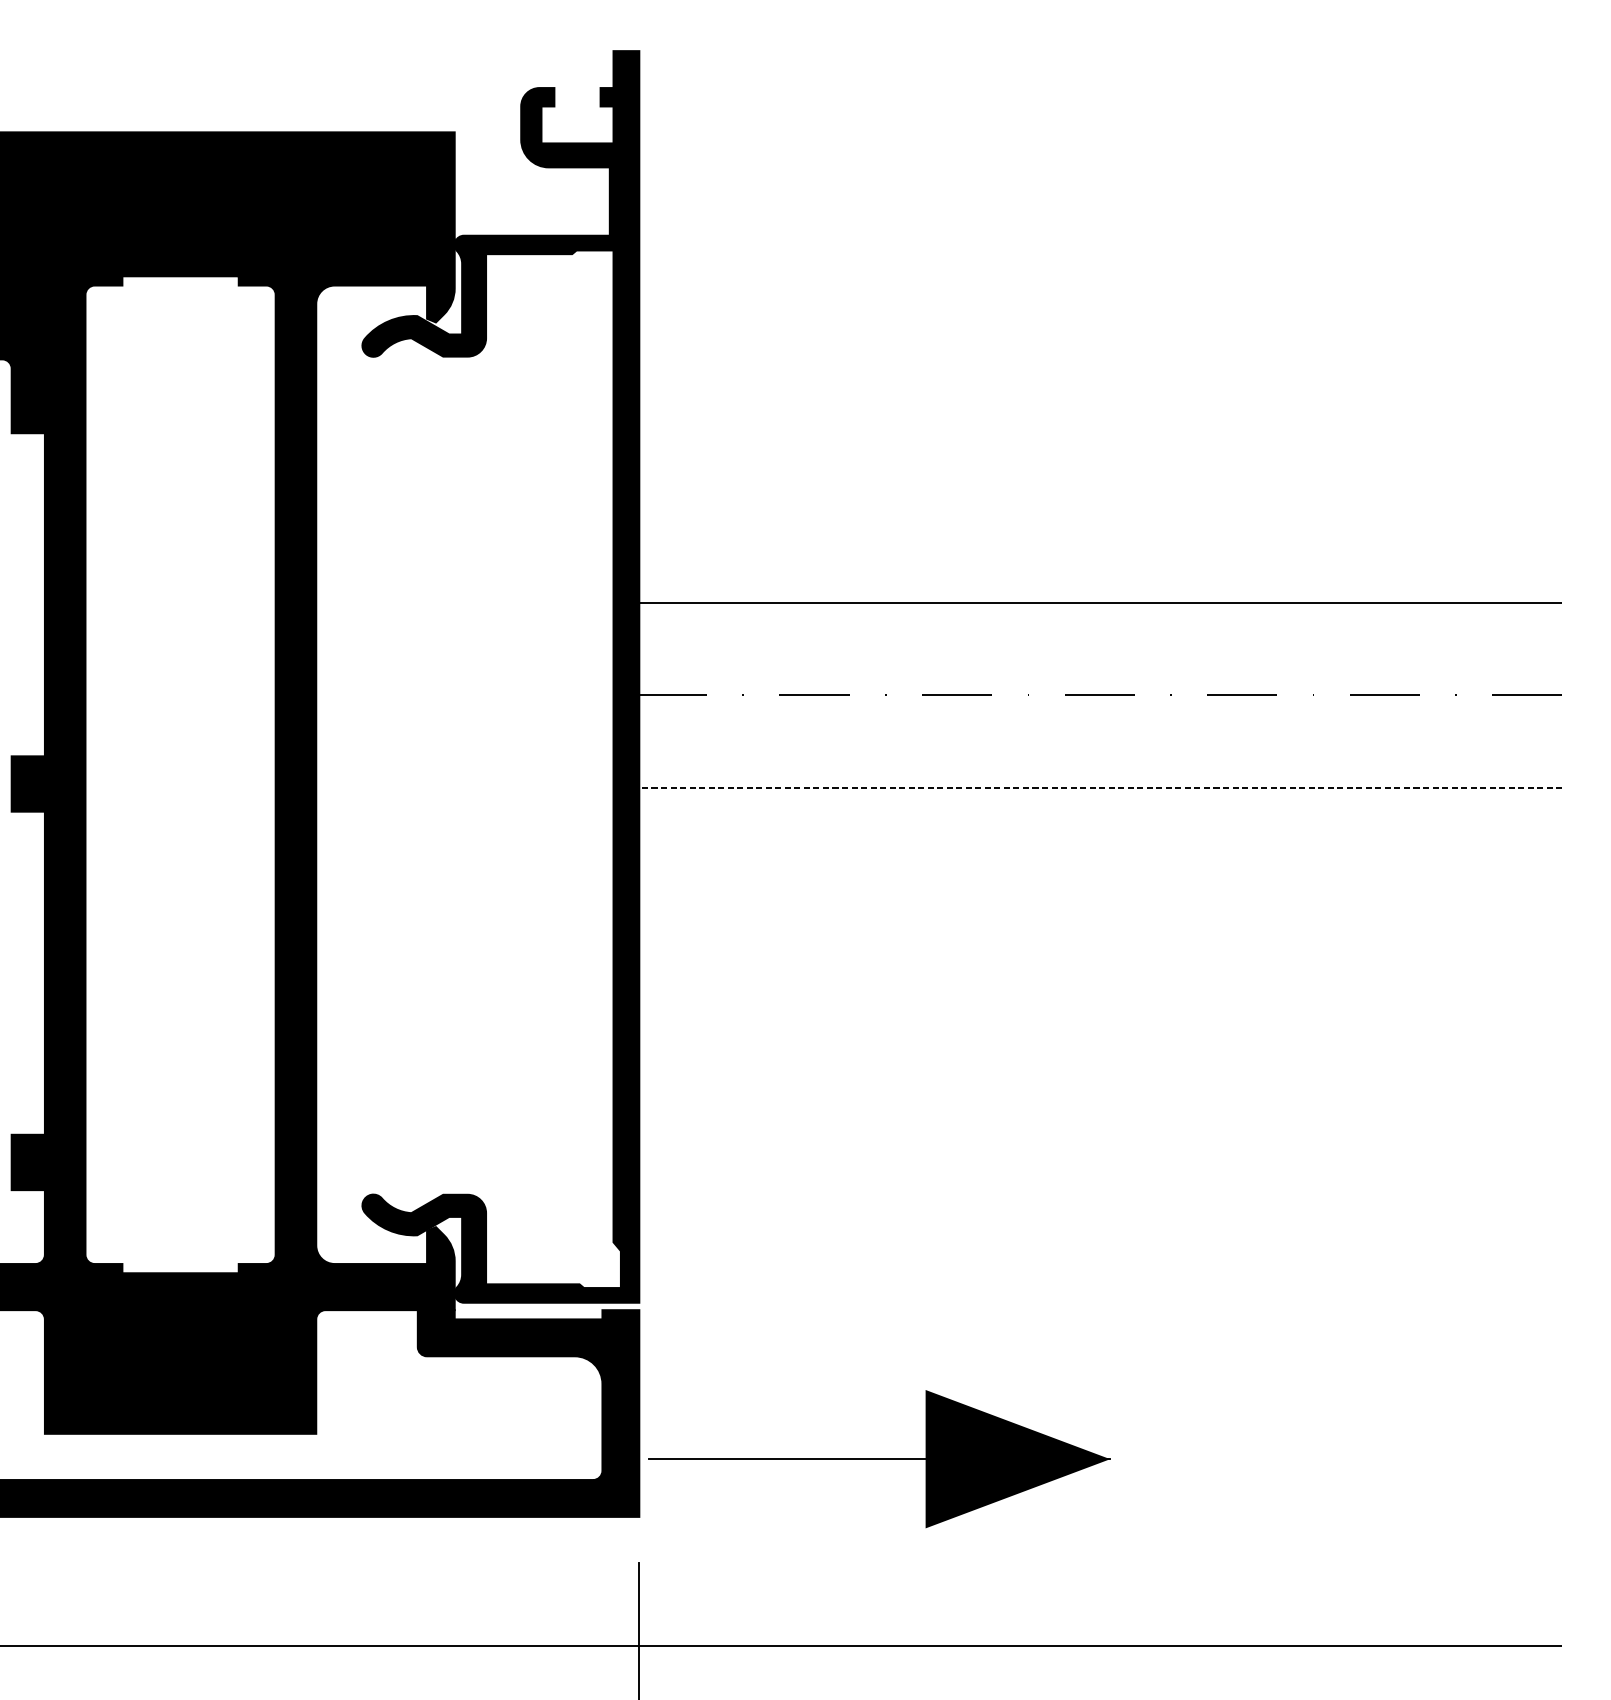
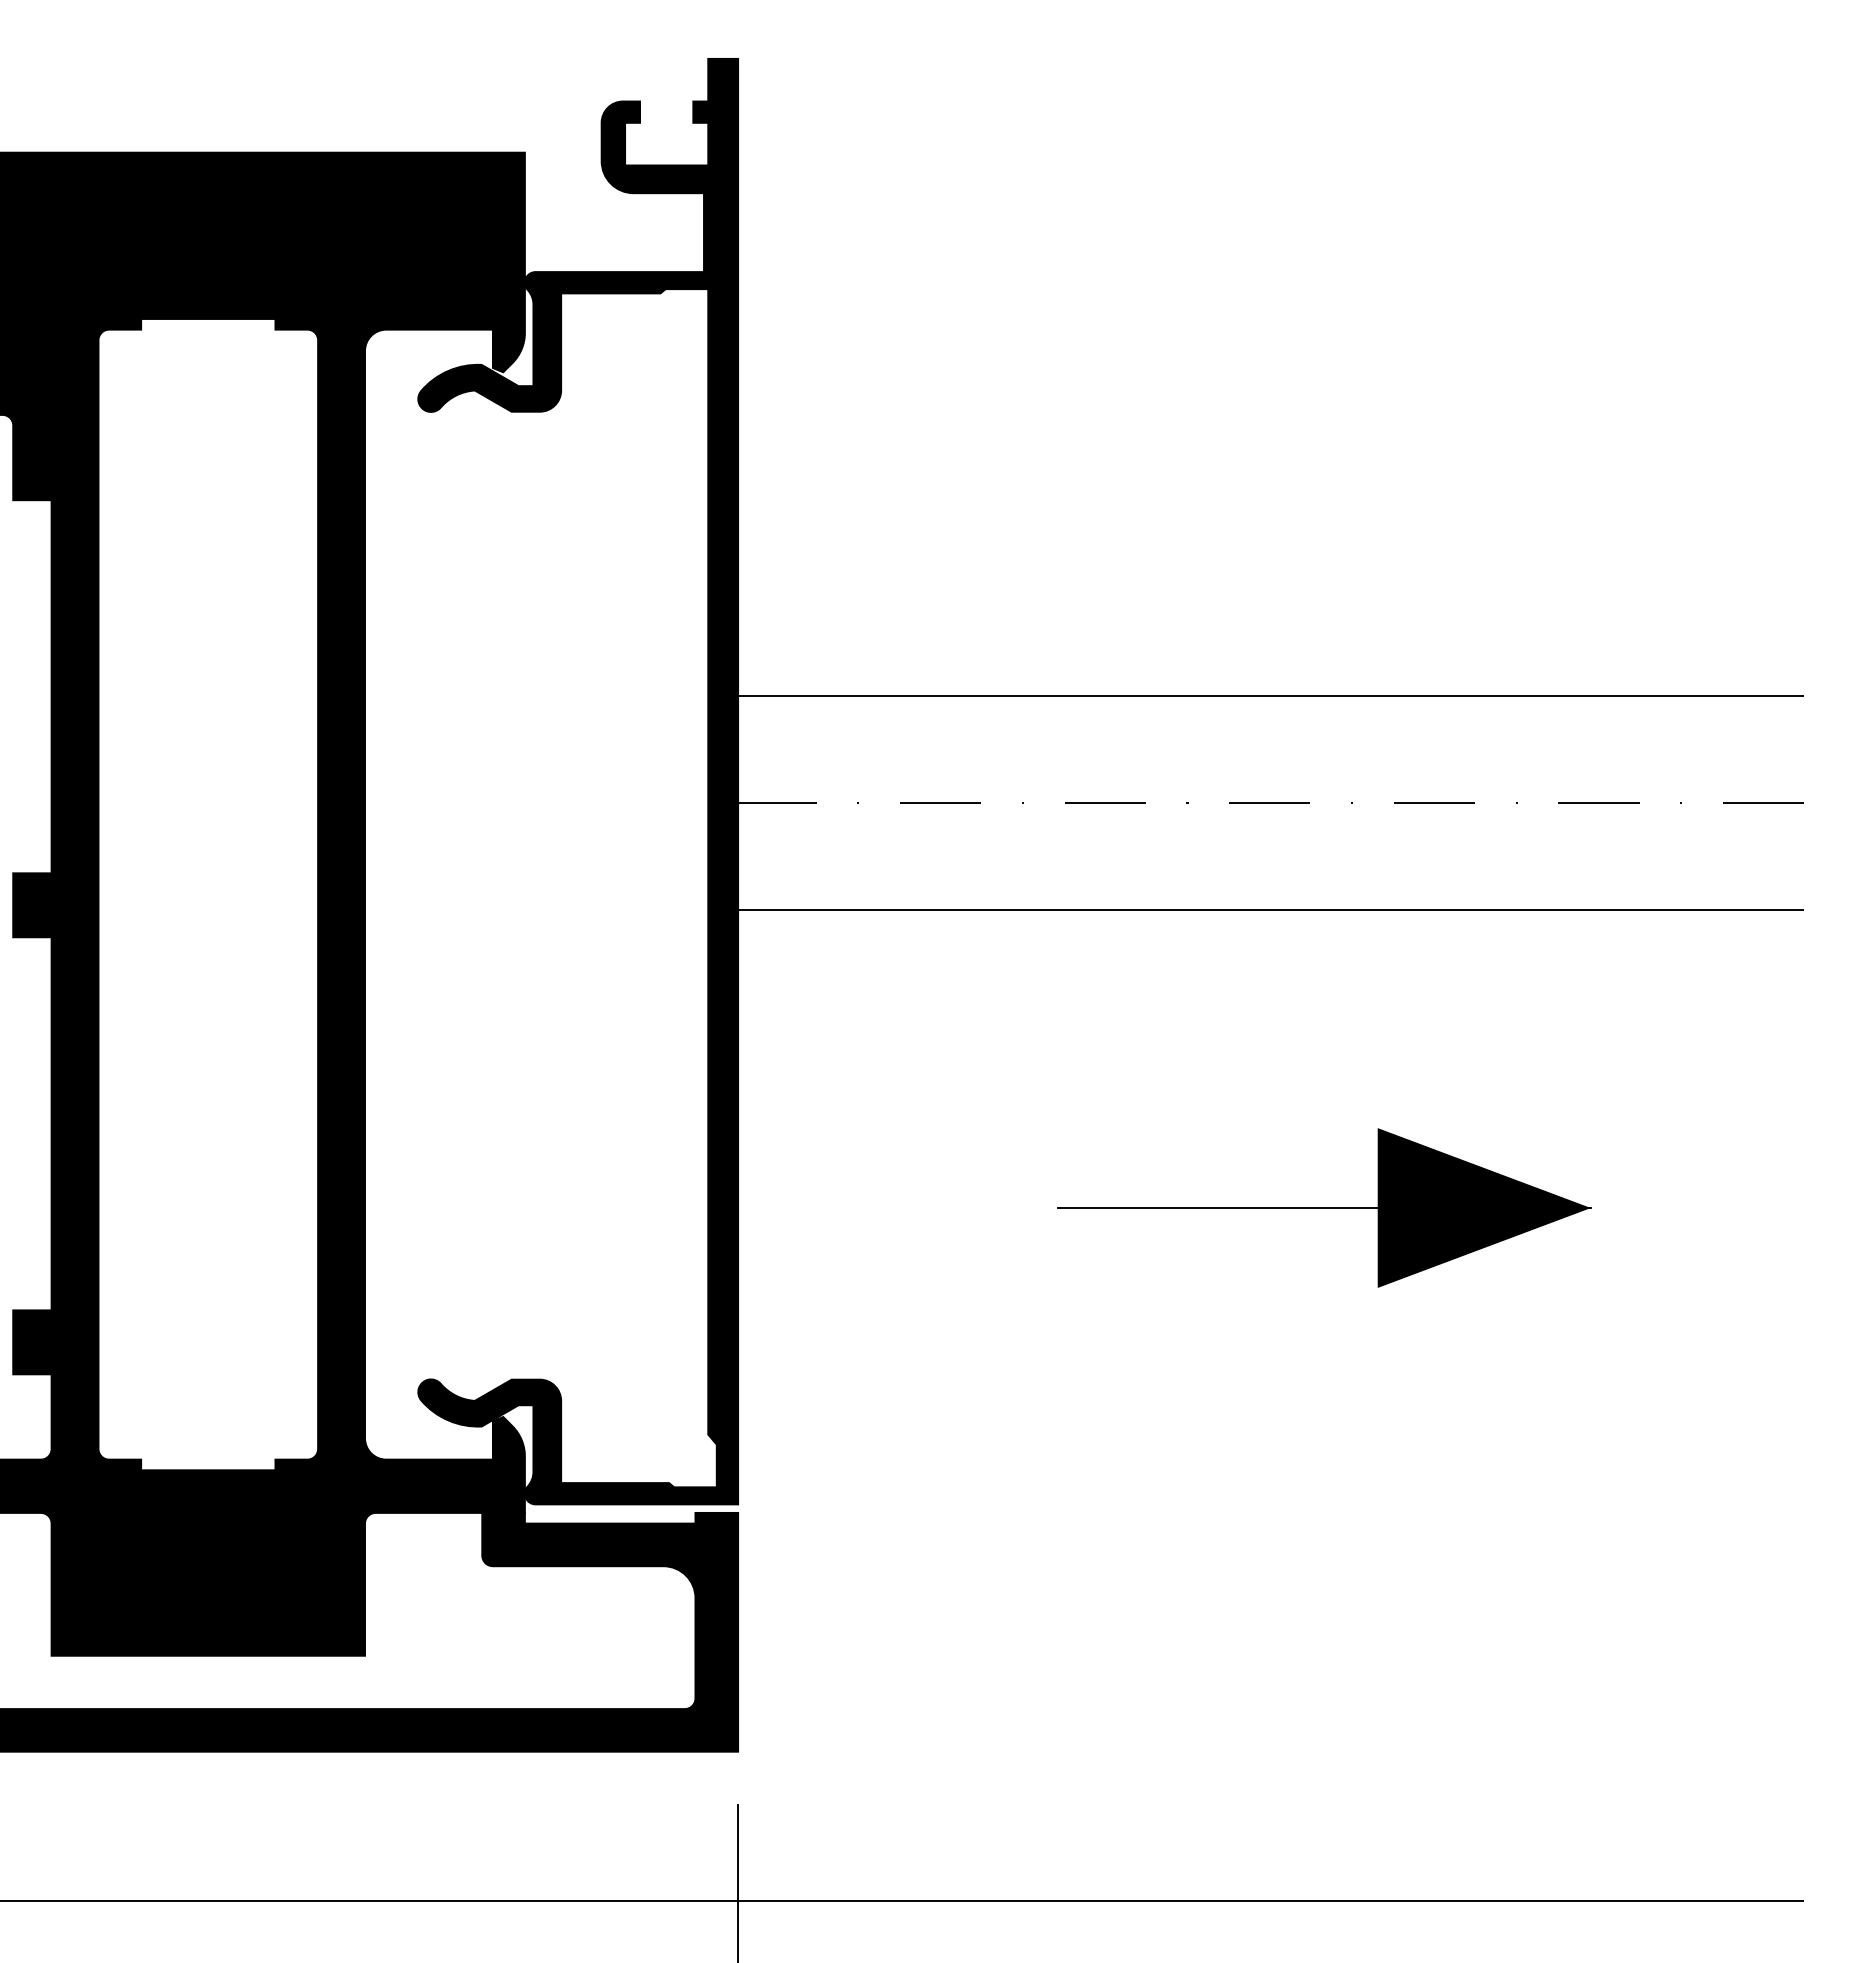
line: (1100, 787) -> (1270, 909), dashed -> solid
part: (879, 1458) -> (1324, 1207), moved

